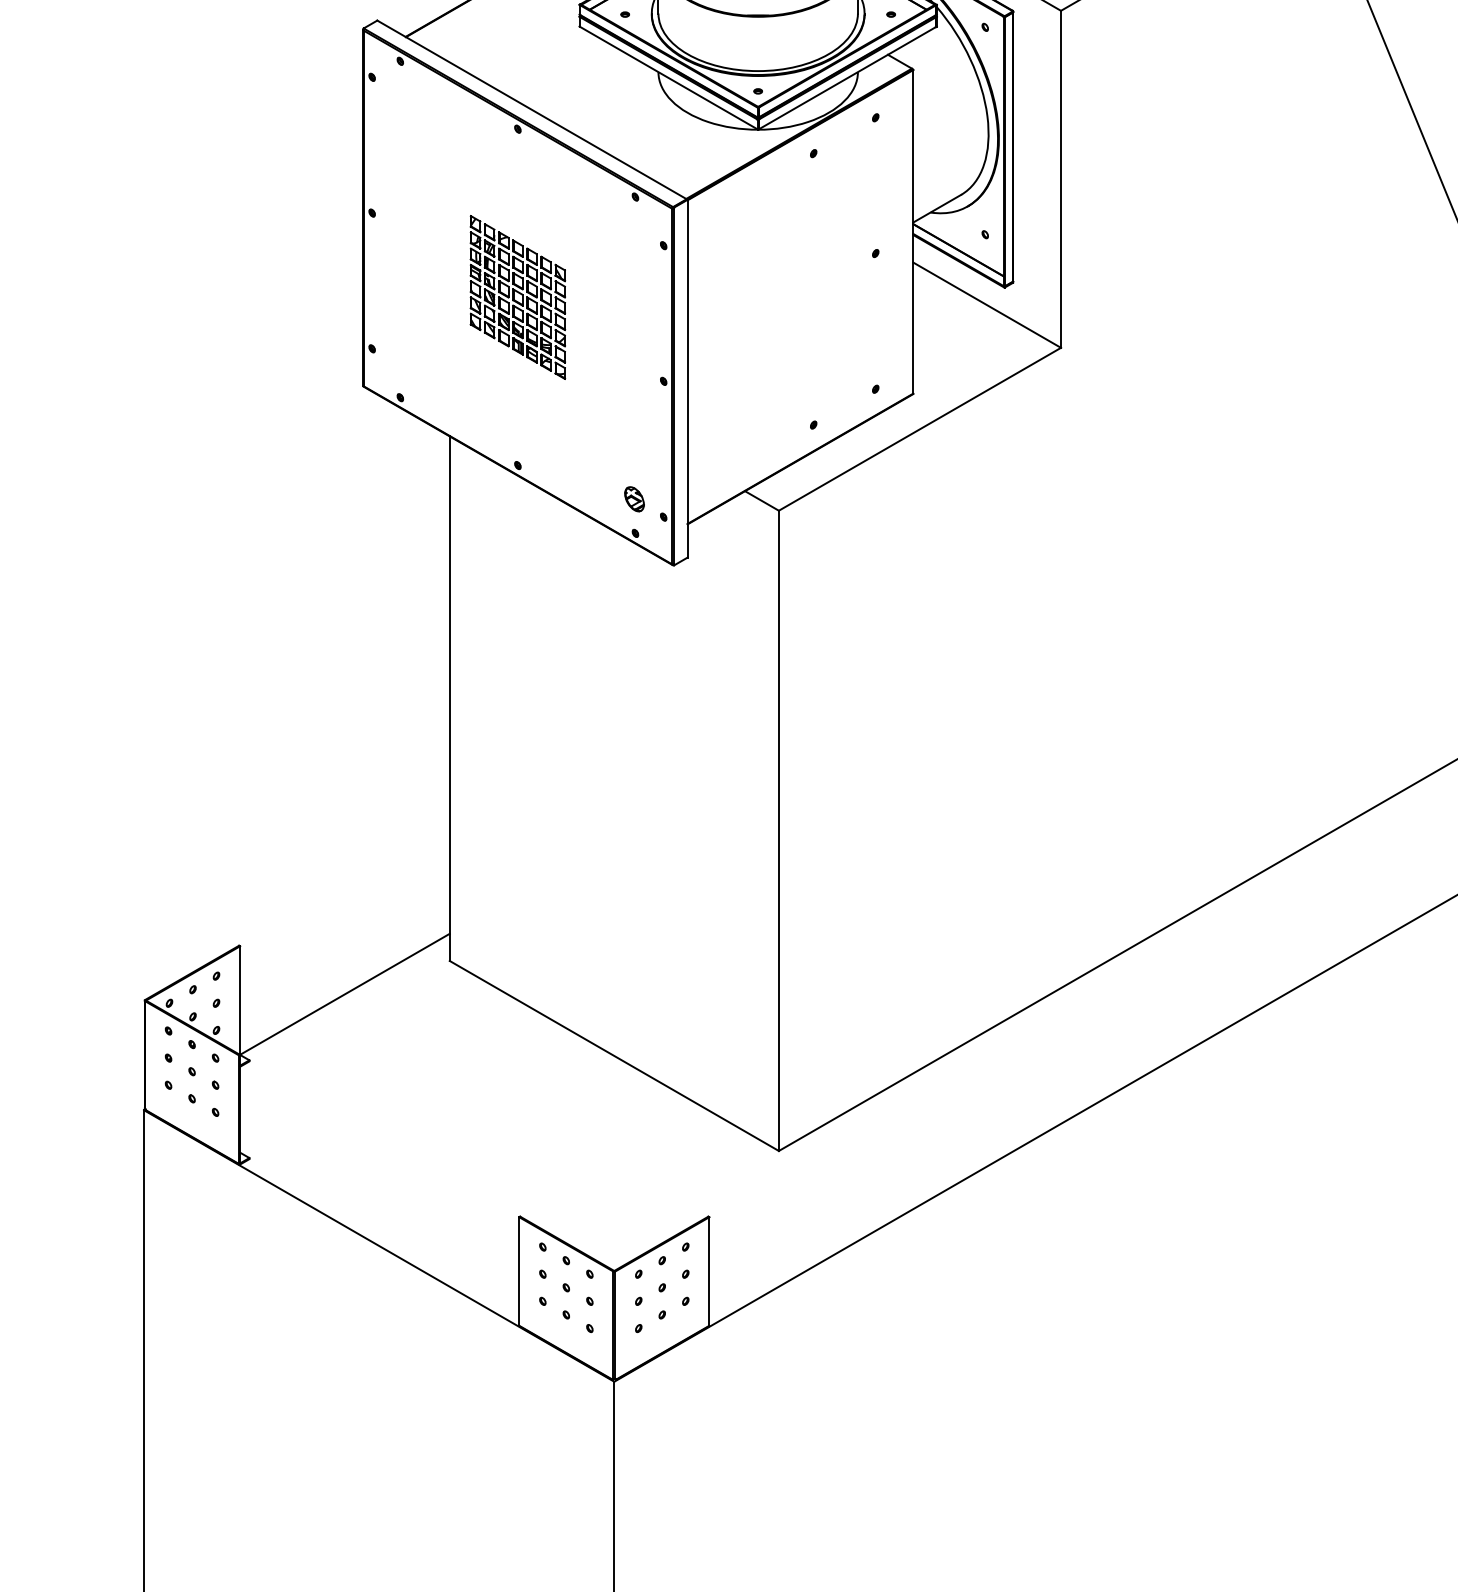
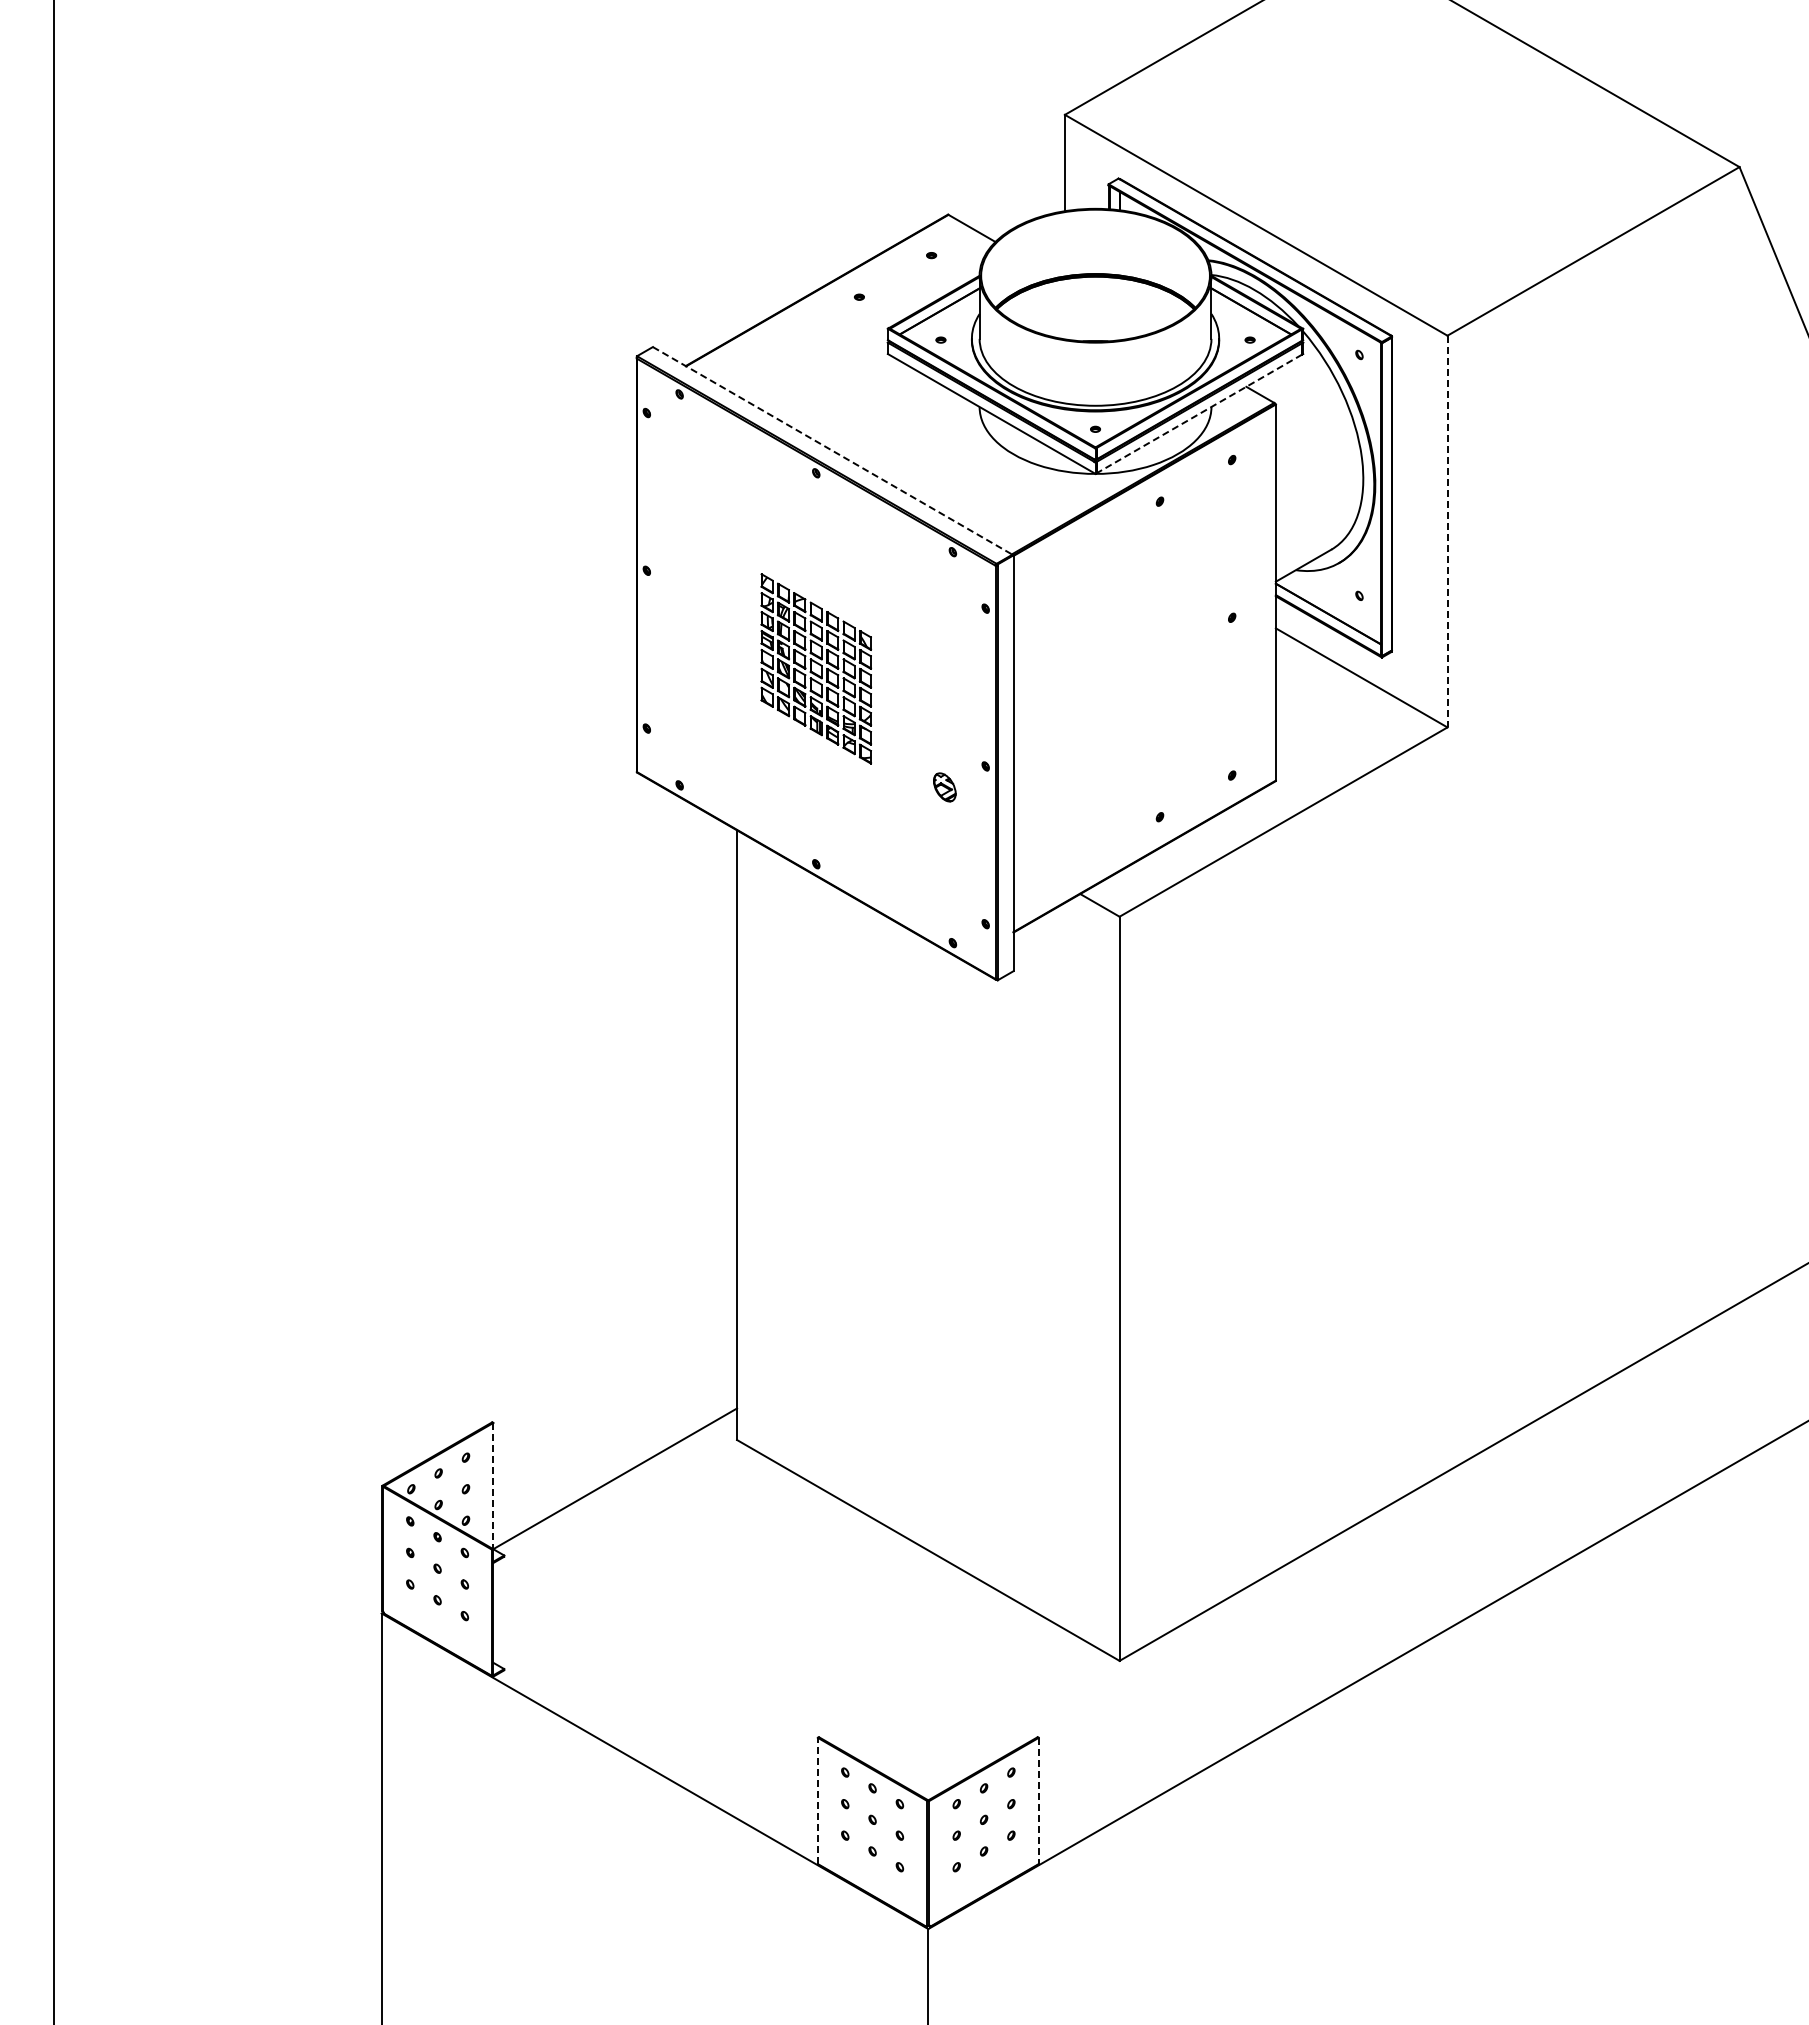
line: (847, 77) -> (1199, 413), solid -> dashed
line: (531, 109) -> (832, 450), solid -> dashed
line: (1061, 179) -> (1447, 531), solid -> dashed
part: (634, 499) -> (944, 787), moved
line: (240, 1000) -> (493, 1486), solid -> dashed
line: (518, 1271) -> (817, 1800), solid -> dashed
line: (709, 1271) -> (1038, 1801), solid -> dashed

